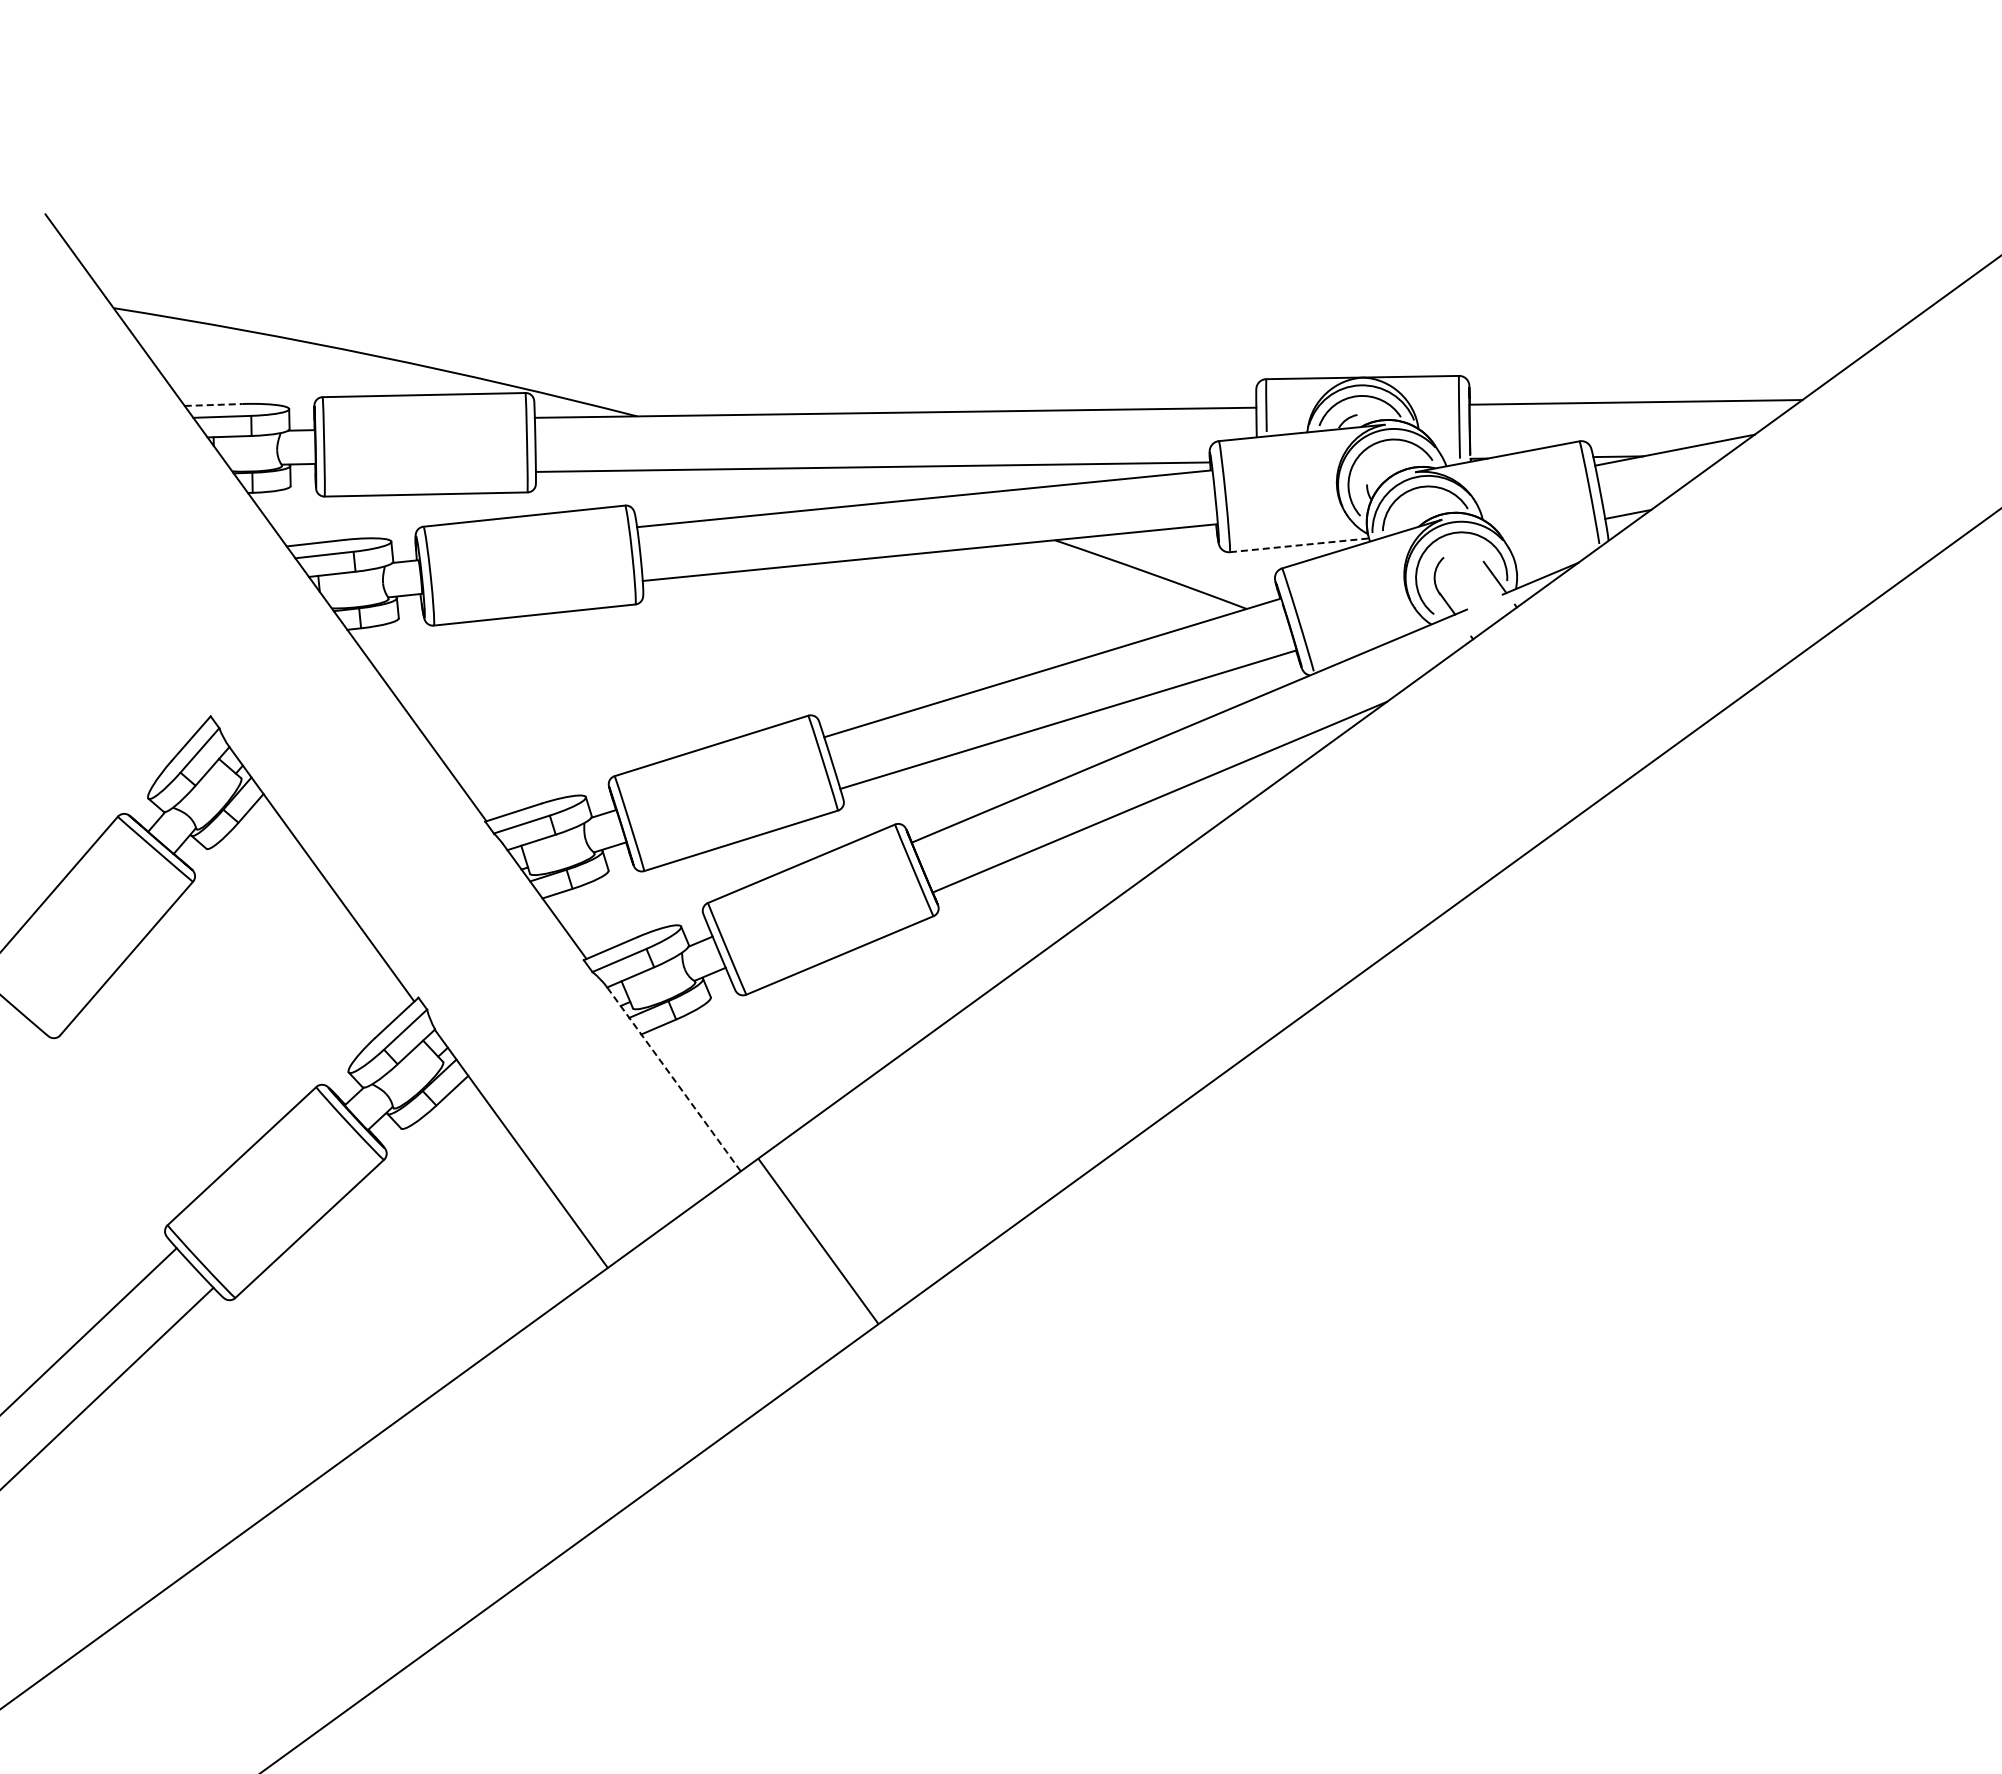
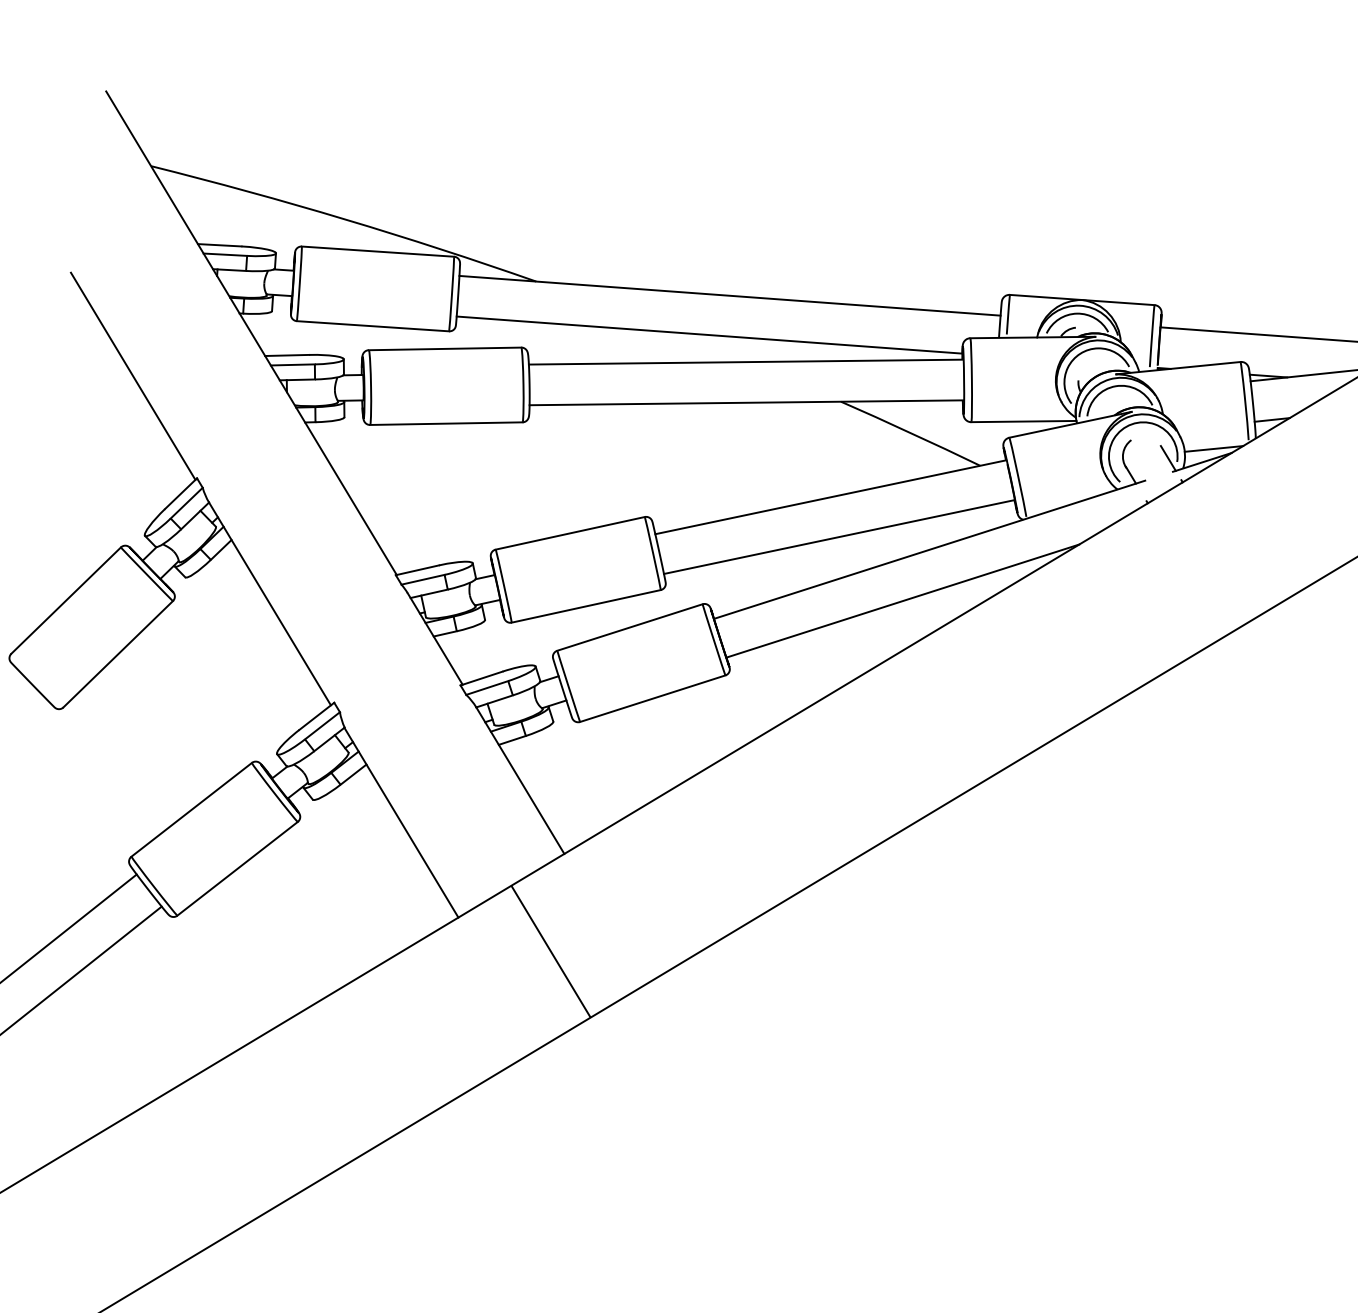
line: (213, 405) -> (219, 245), dashed -> solid
line: (1299, 545) -> (1023, 421), dashed -> solid
line: (1554, 559) -> (1214, 448), added
line: (113, 588) -> (132, 376), added
line: (674, 1079) -> (520, 780), dashed -> solid
line: (818, 1241) -> (551, 951), moved

